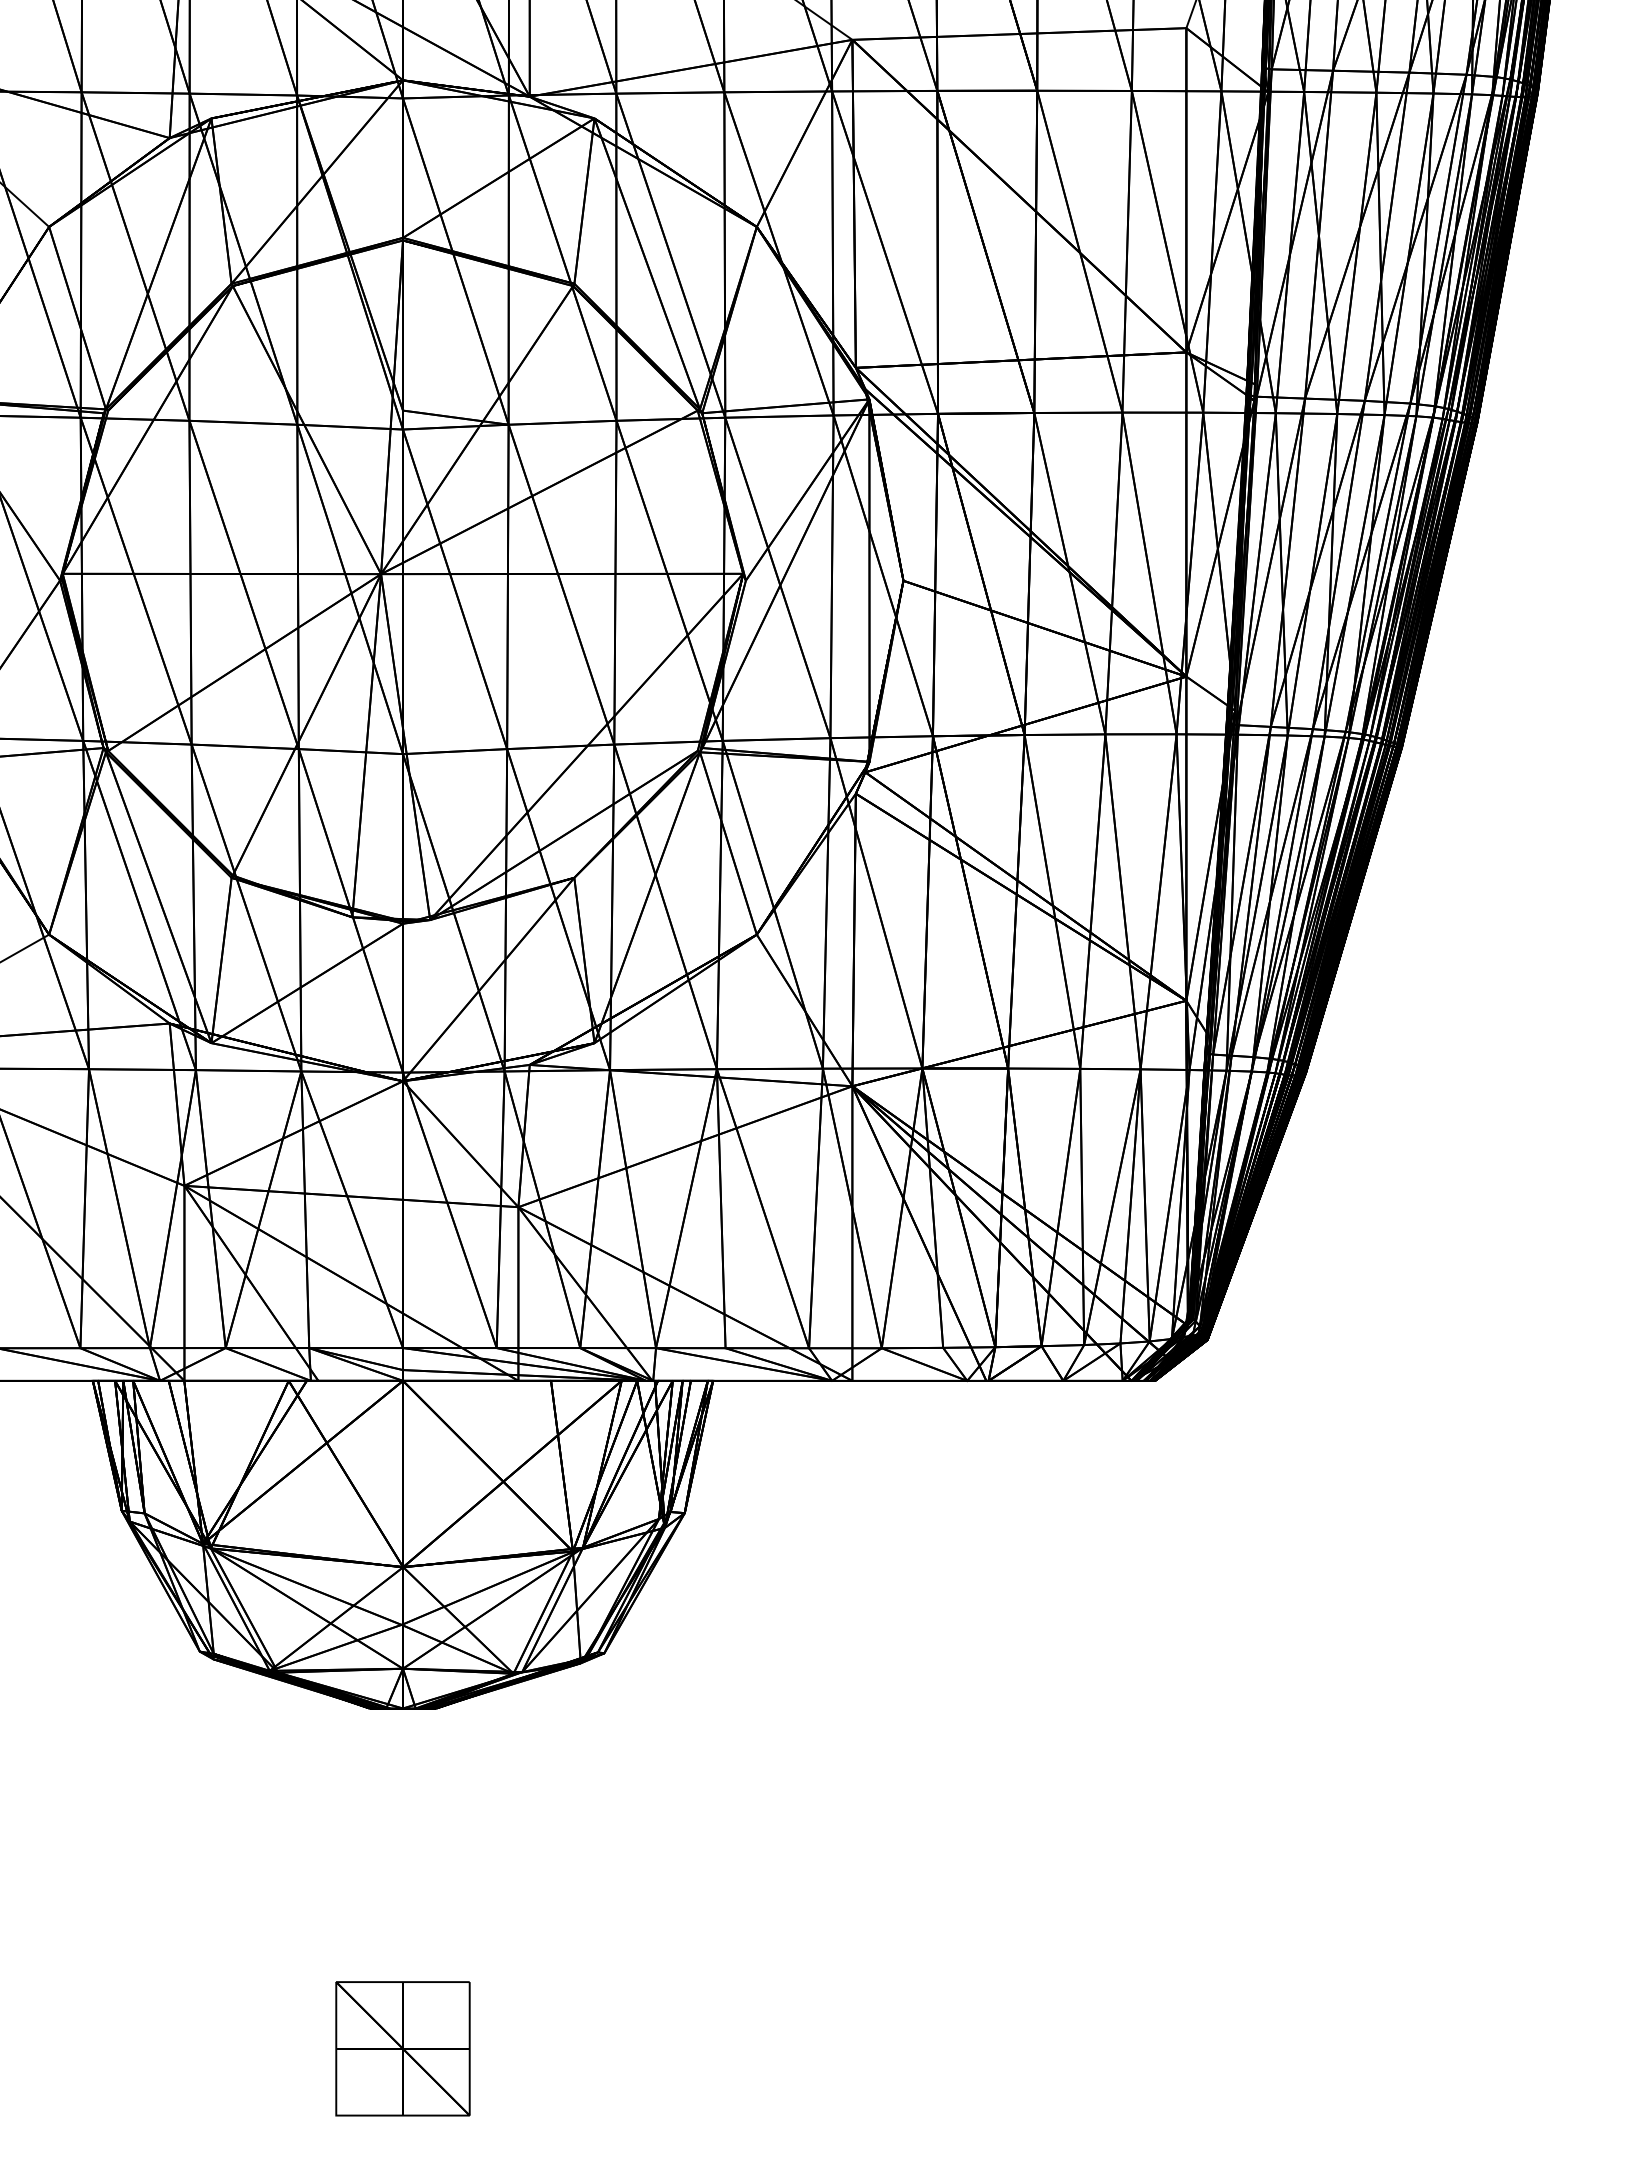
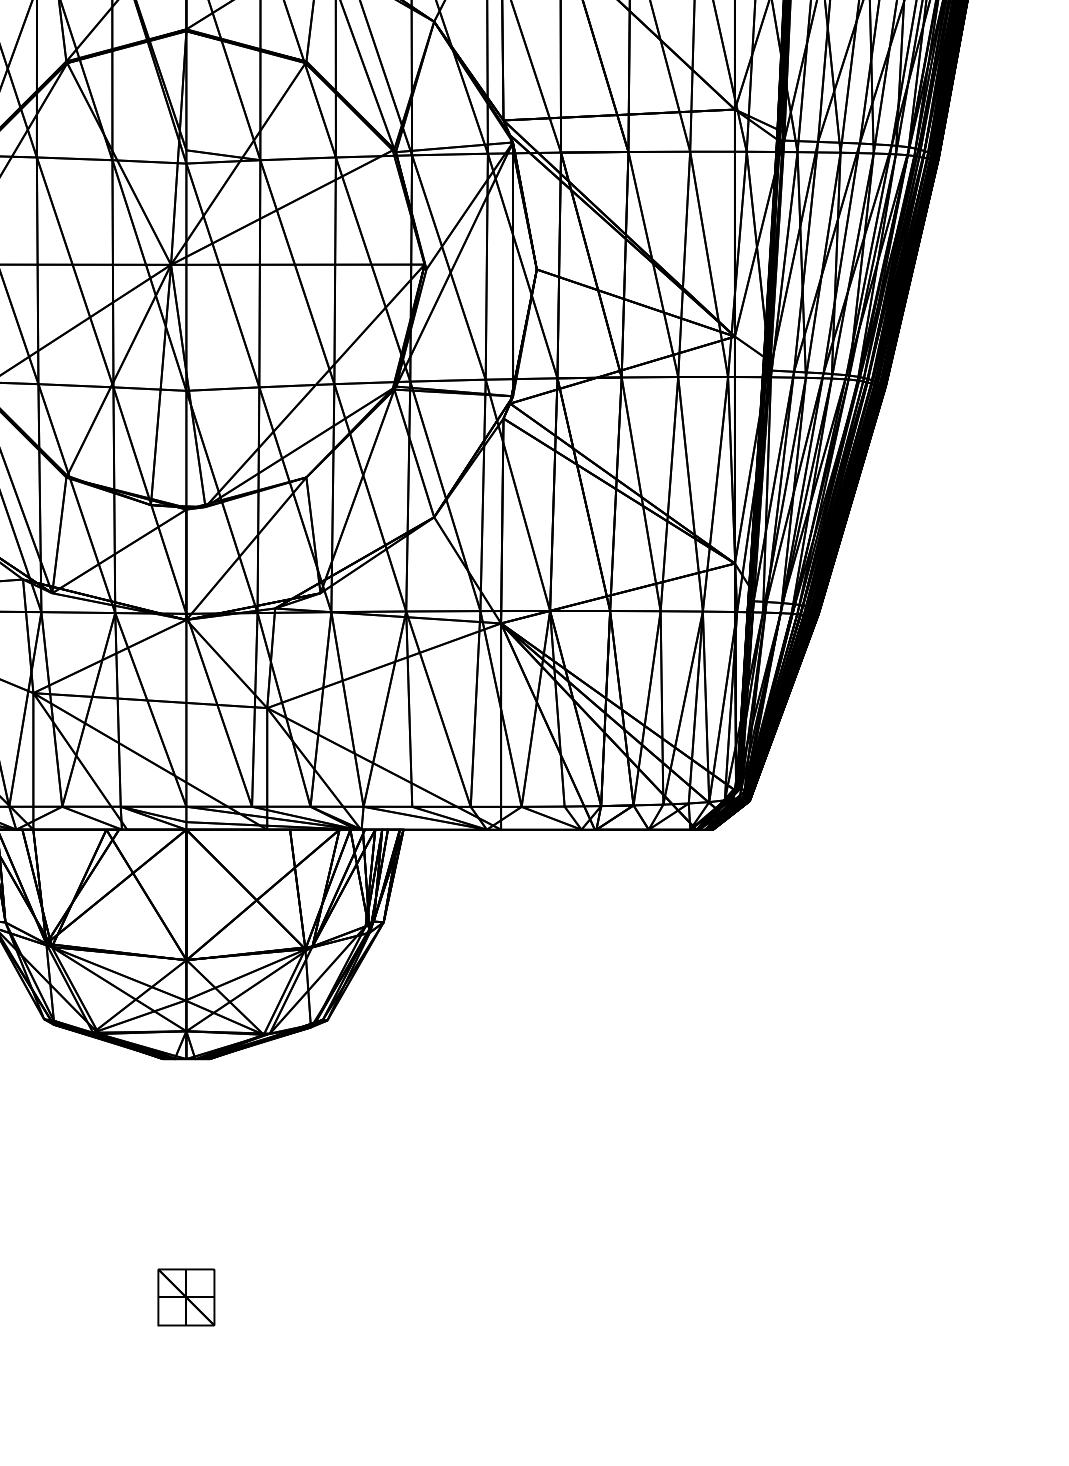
part: (402, 2048) -> (186, 1297), size x0.6

